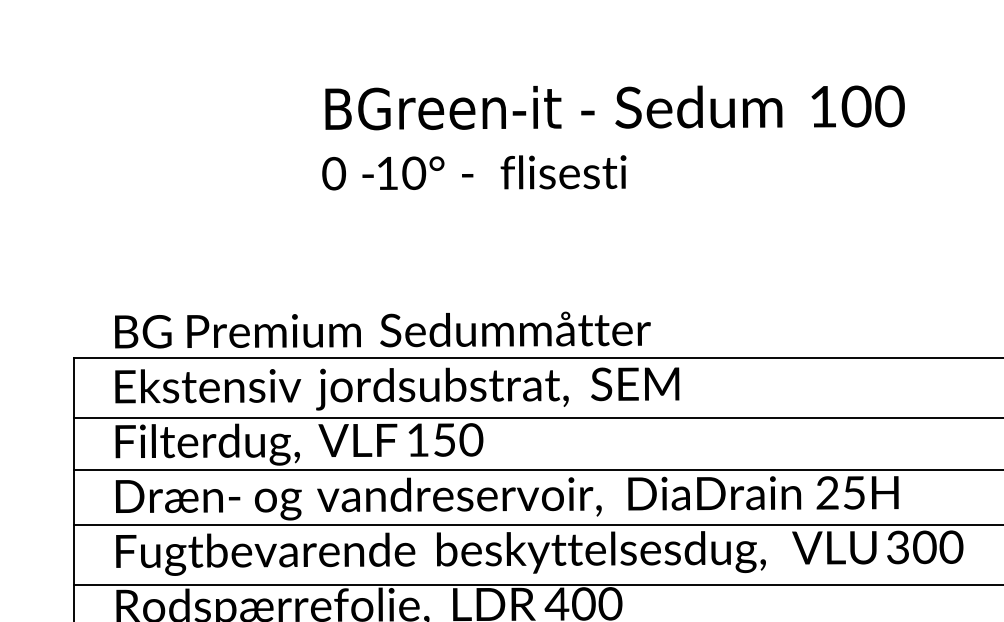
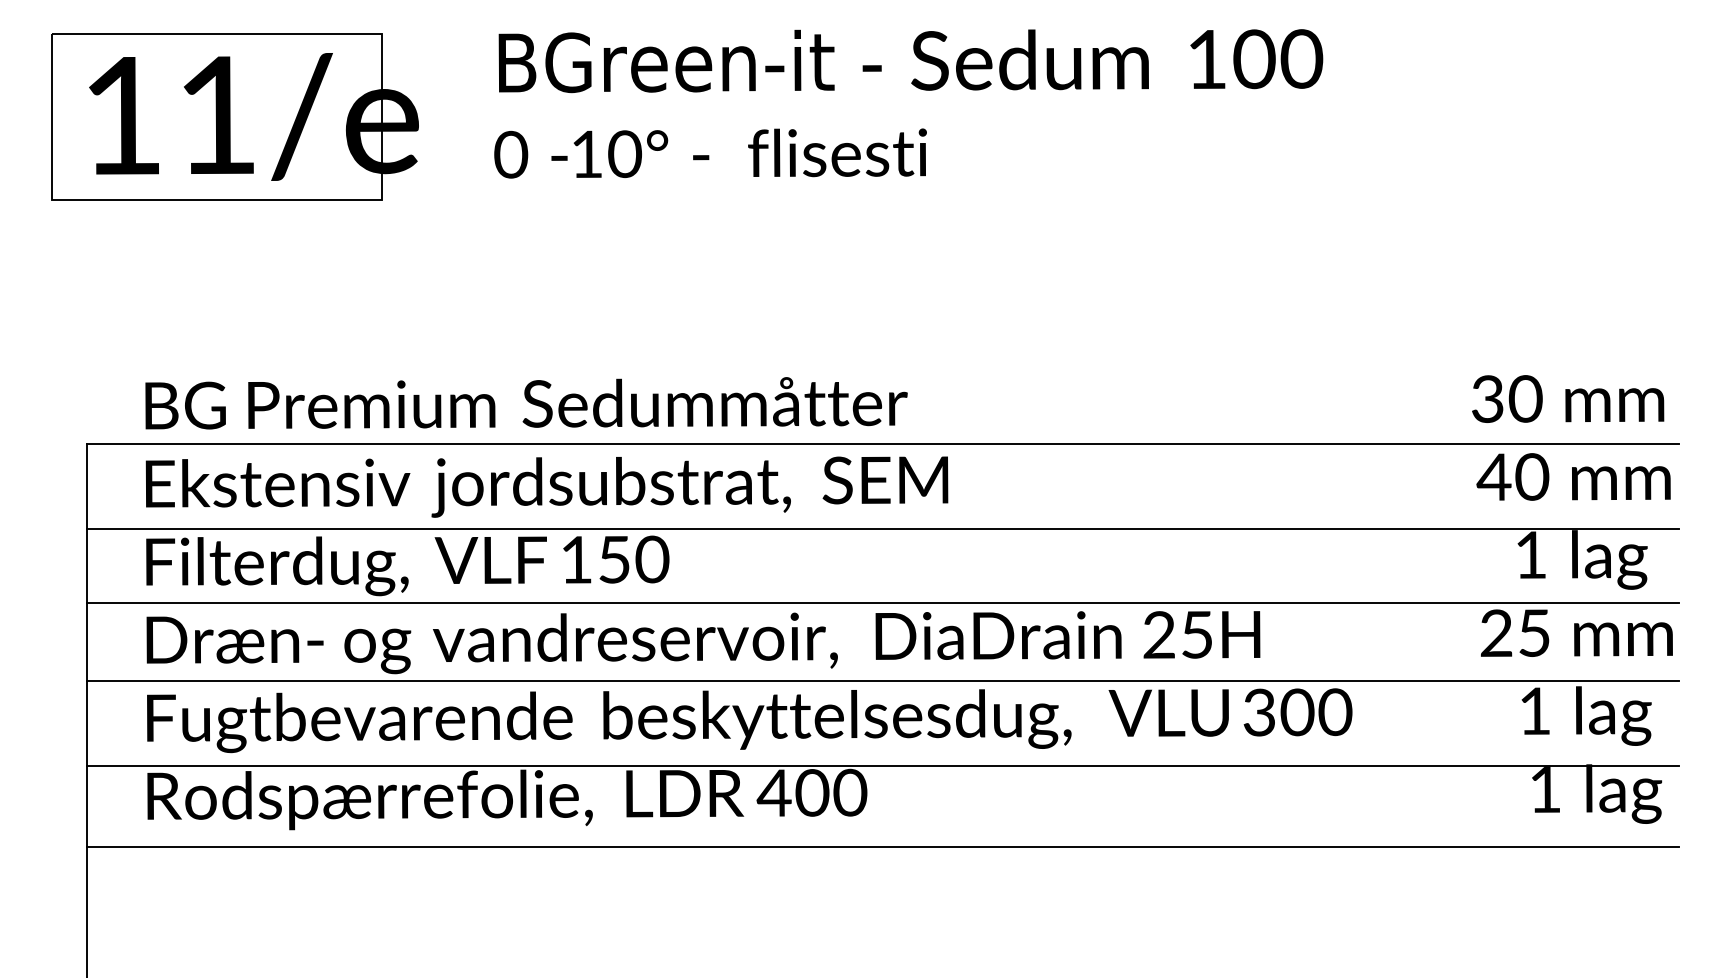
part: (177, 128) -> (234, 116), added
text: (613, 137) -> (908, 103), moved

